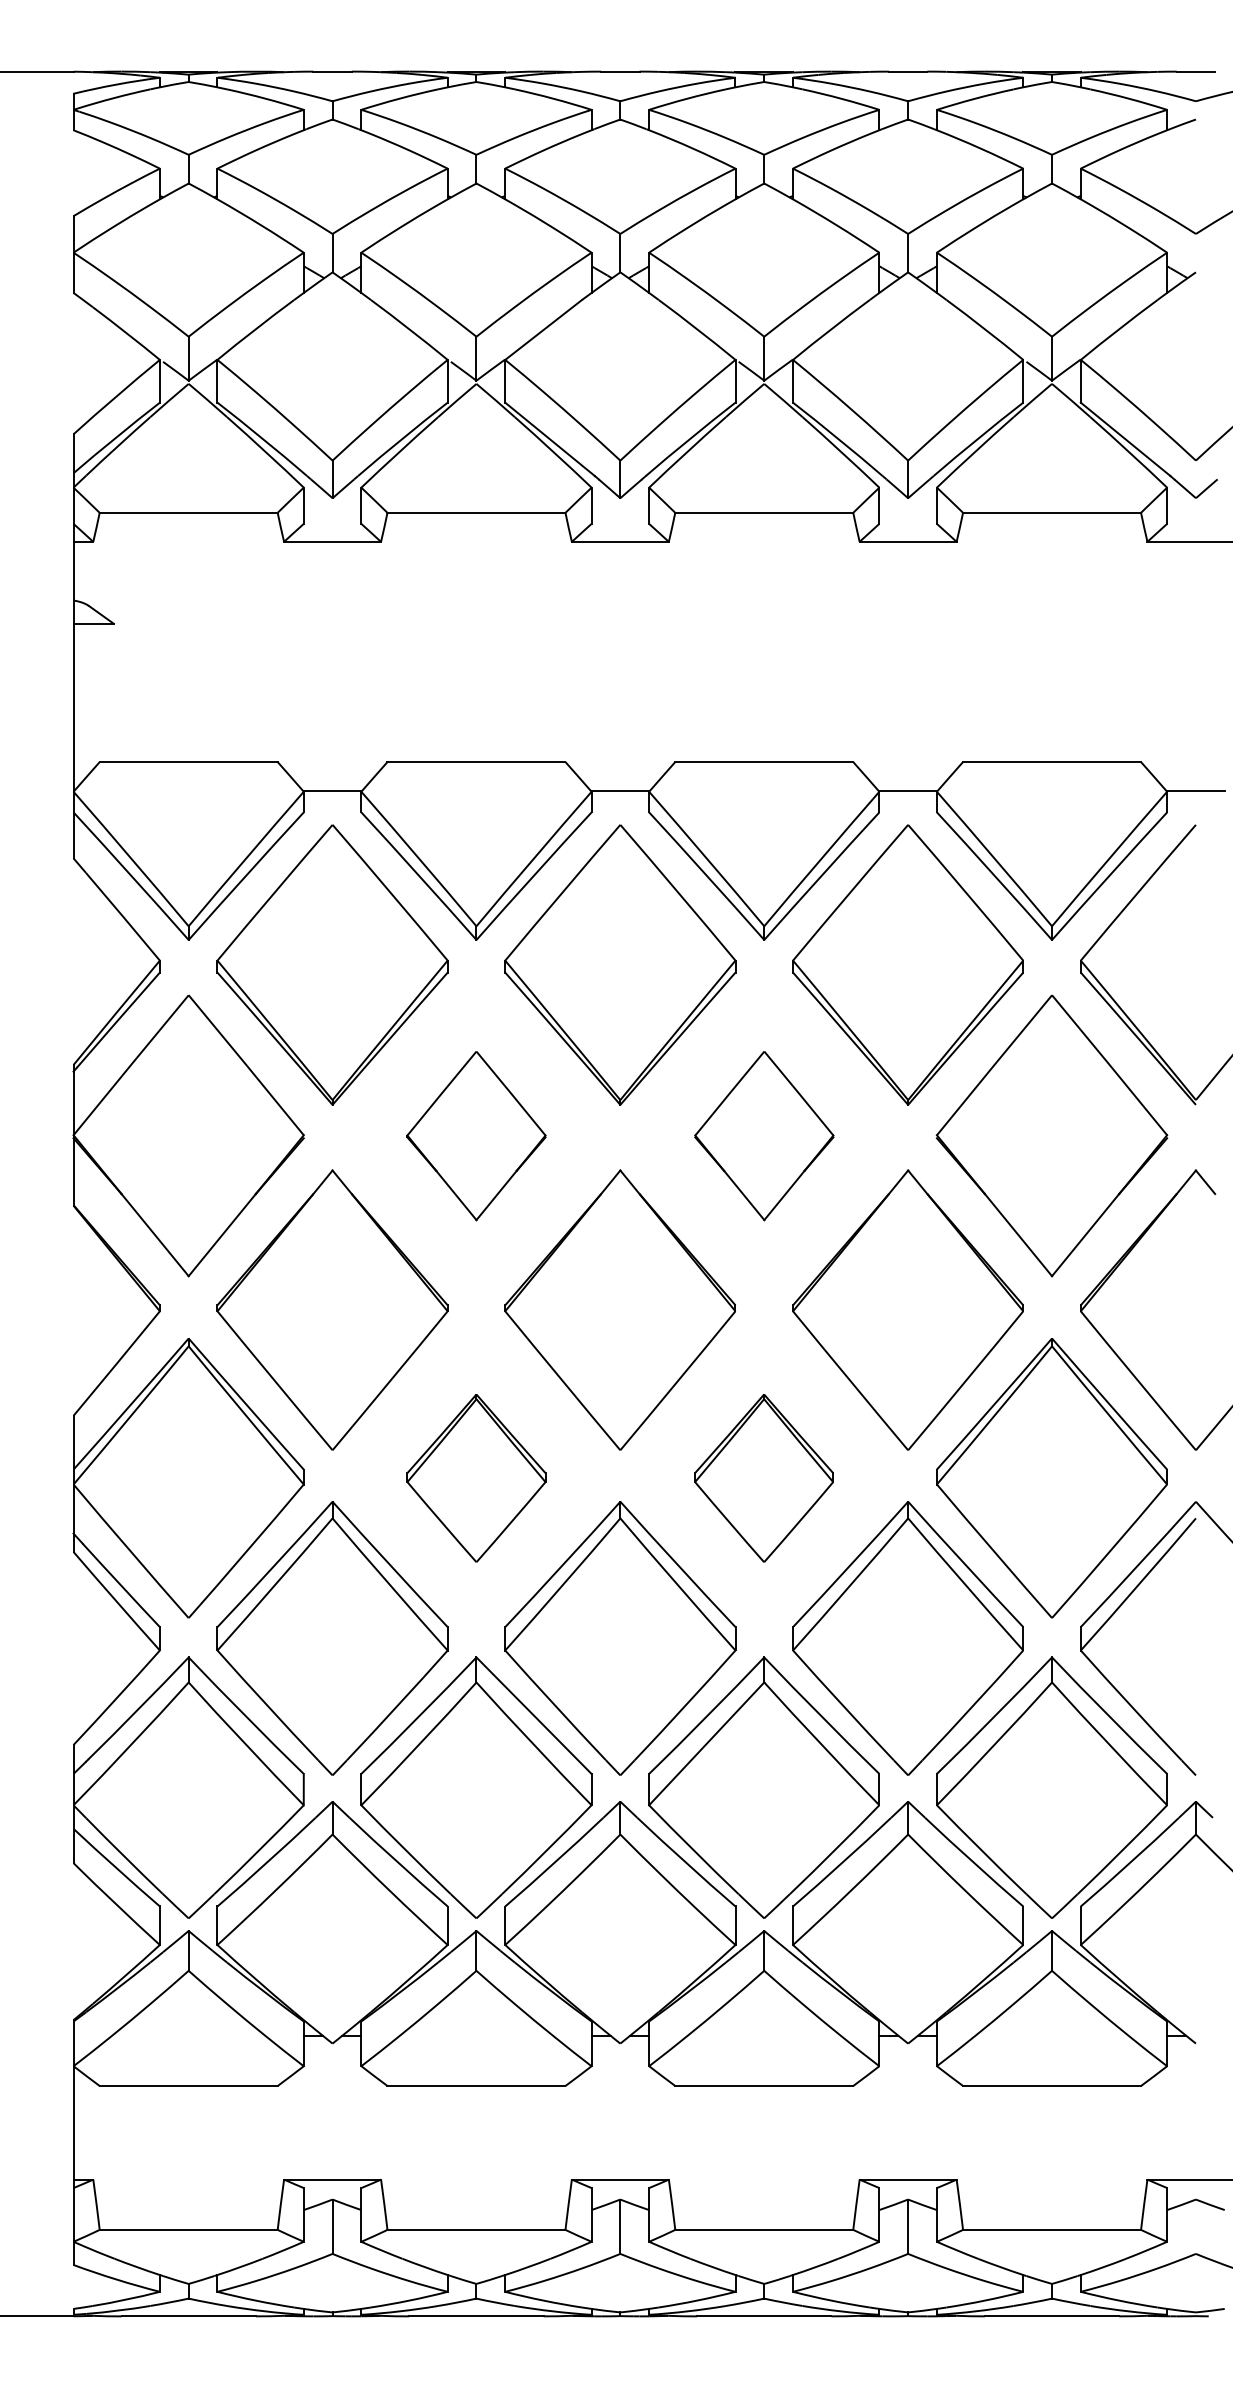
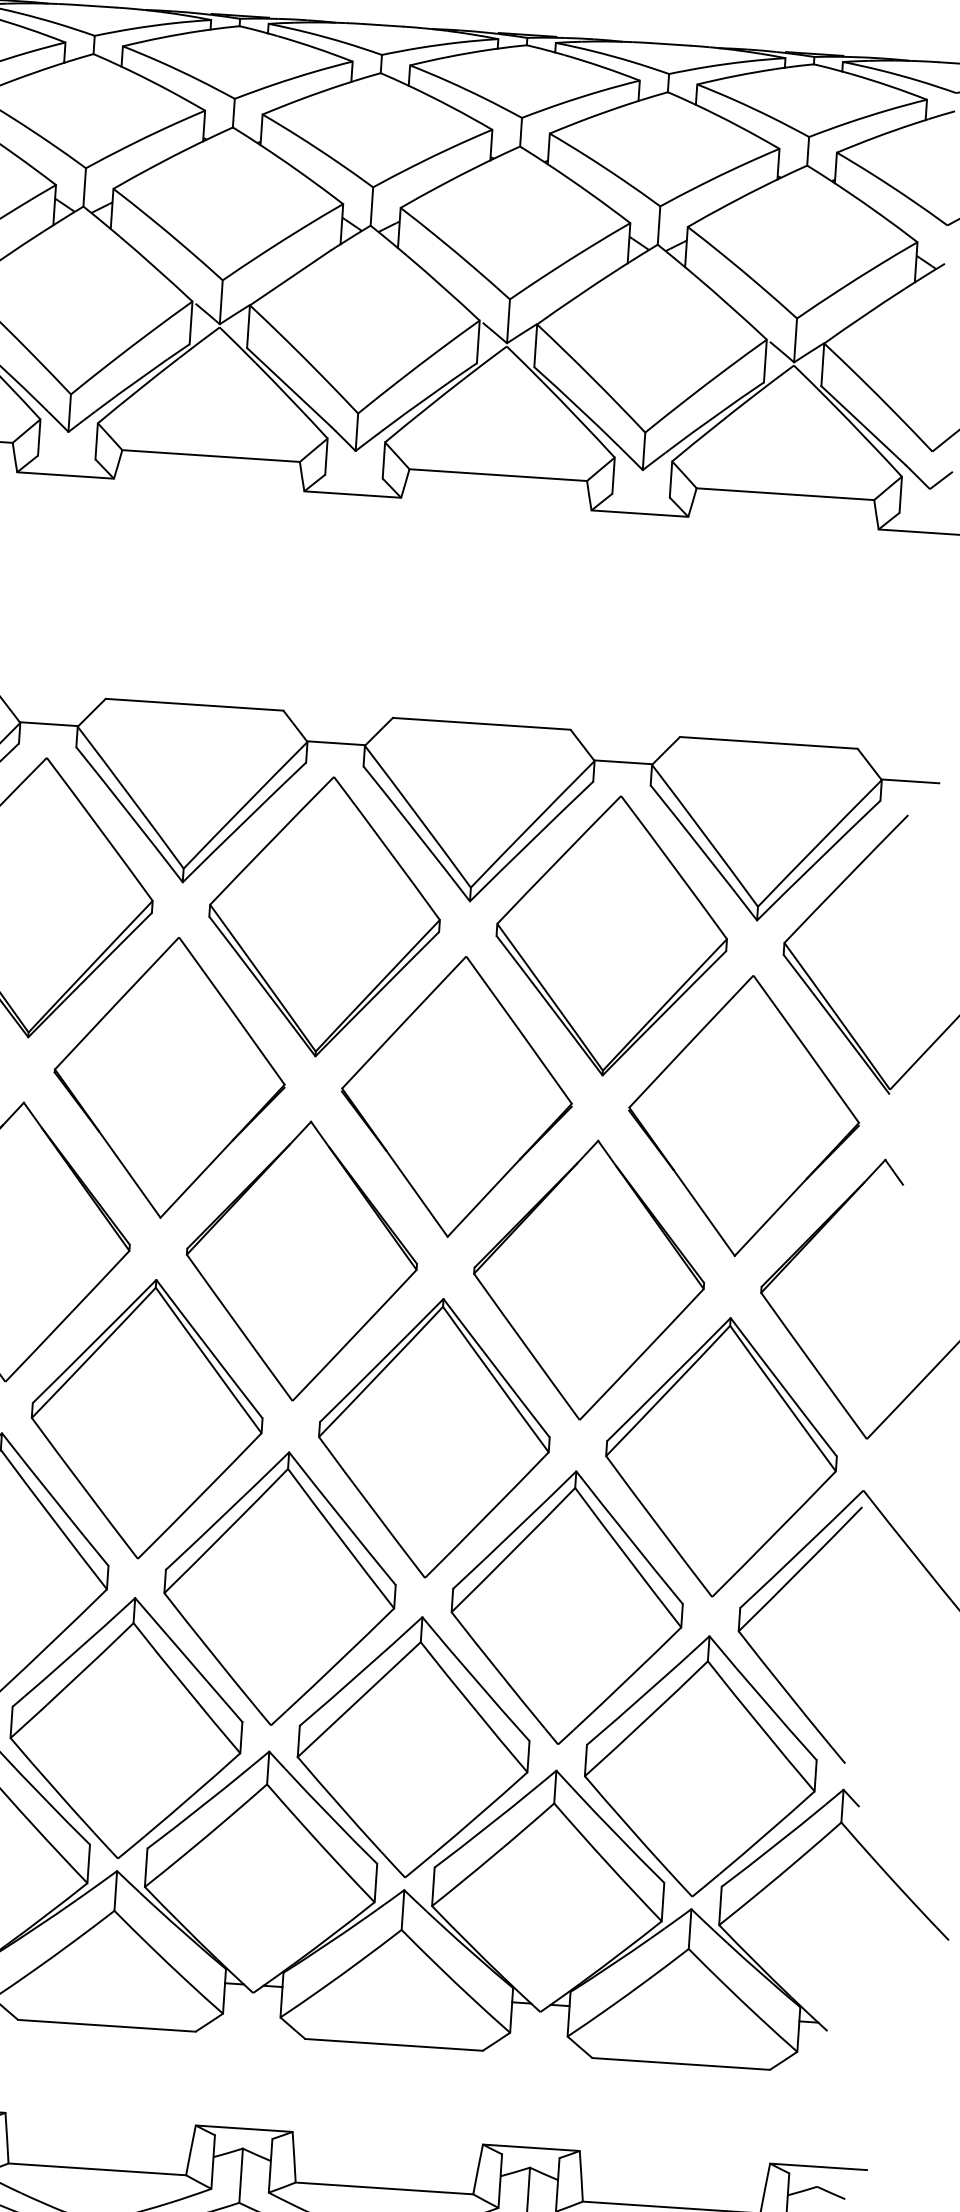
part: (476, 1135) -> (169, 1077), size x1.67
part: (764, 1135) -> (457, 1096), size x1.67
part: (476, 1478) -> (147, 1419), size x1.67
part: (763, 1478) -> (433, 1438), size x1.67

